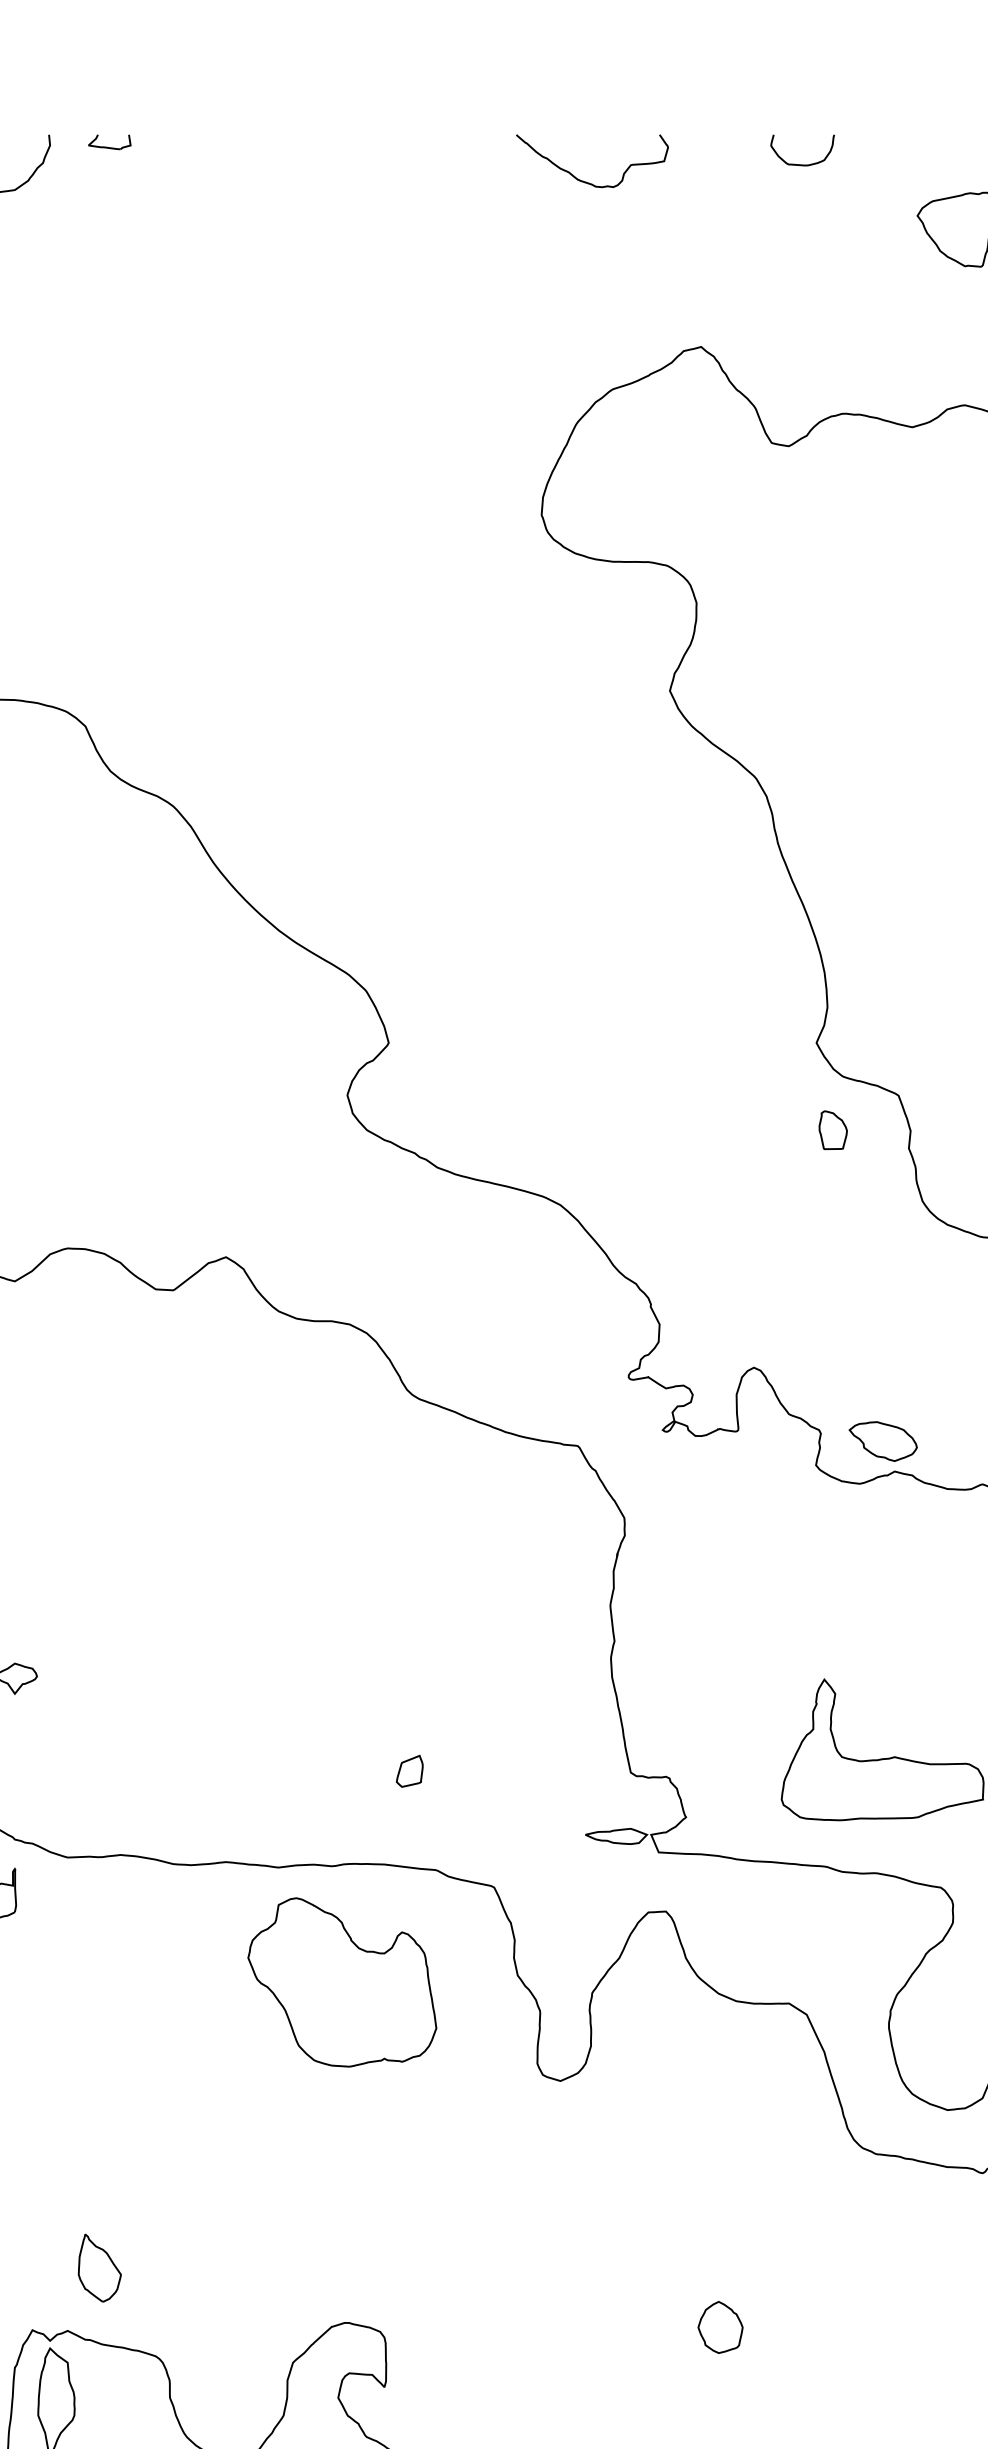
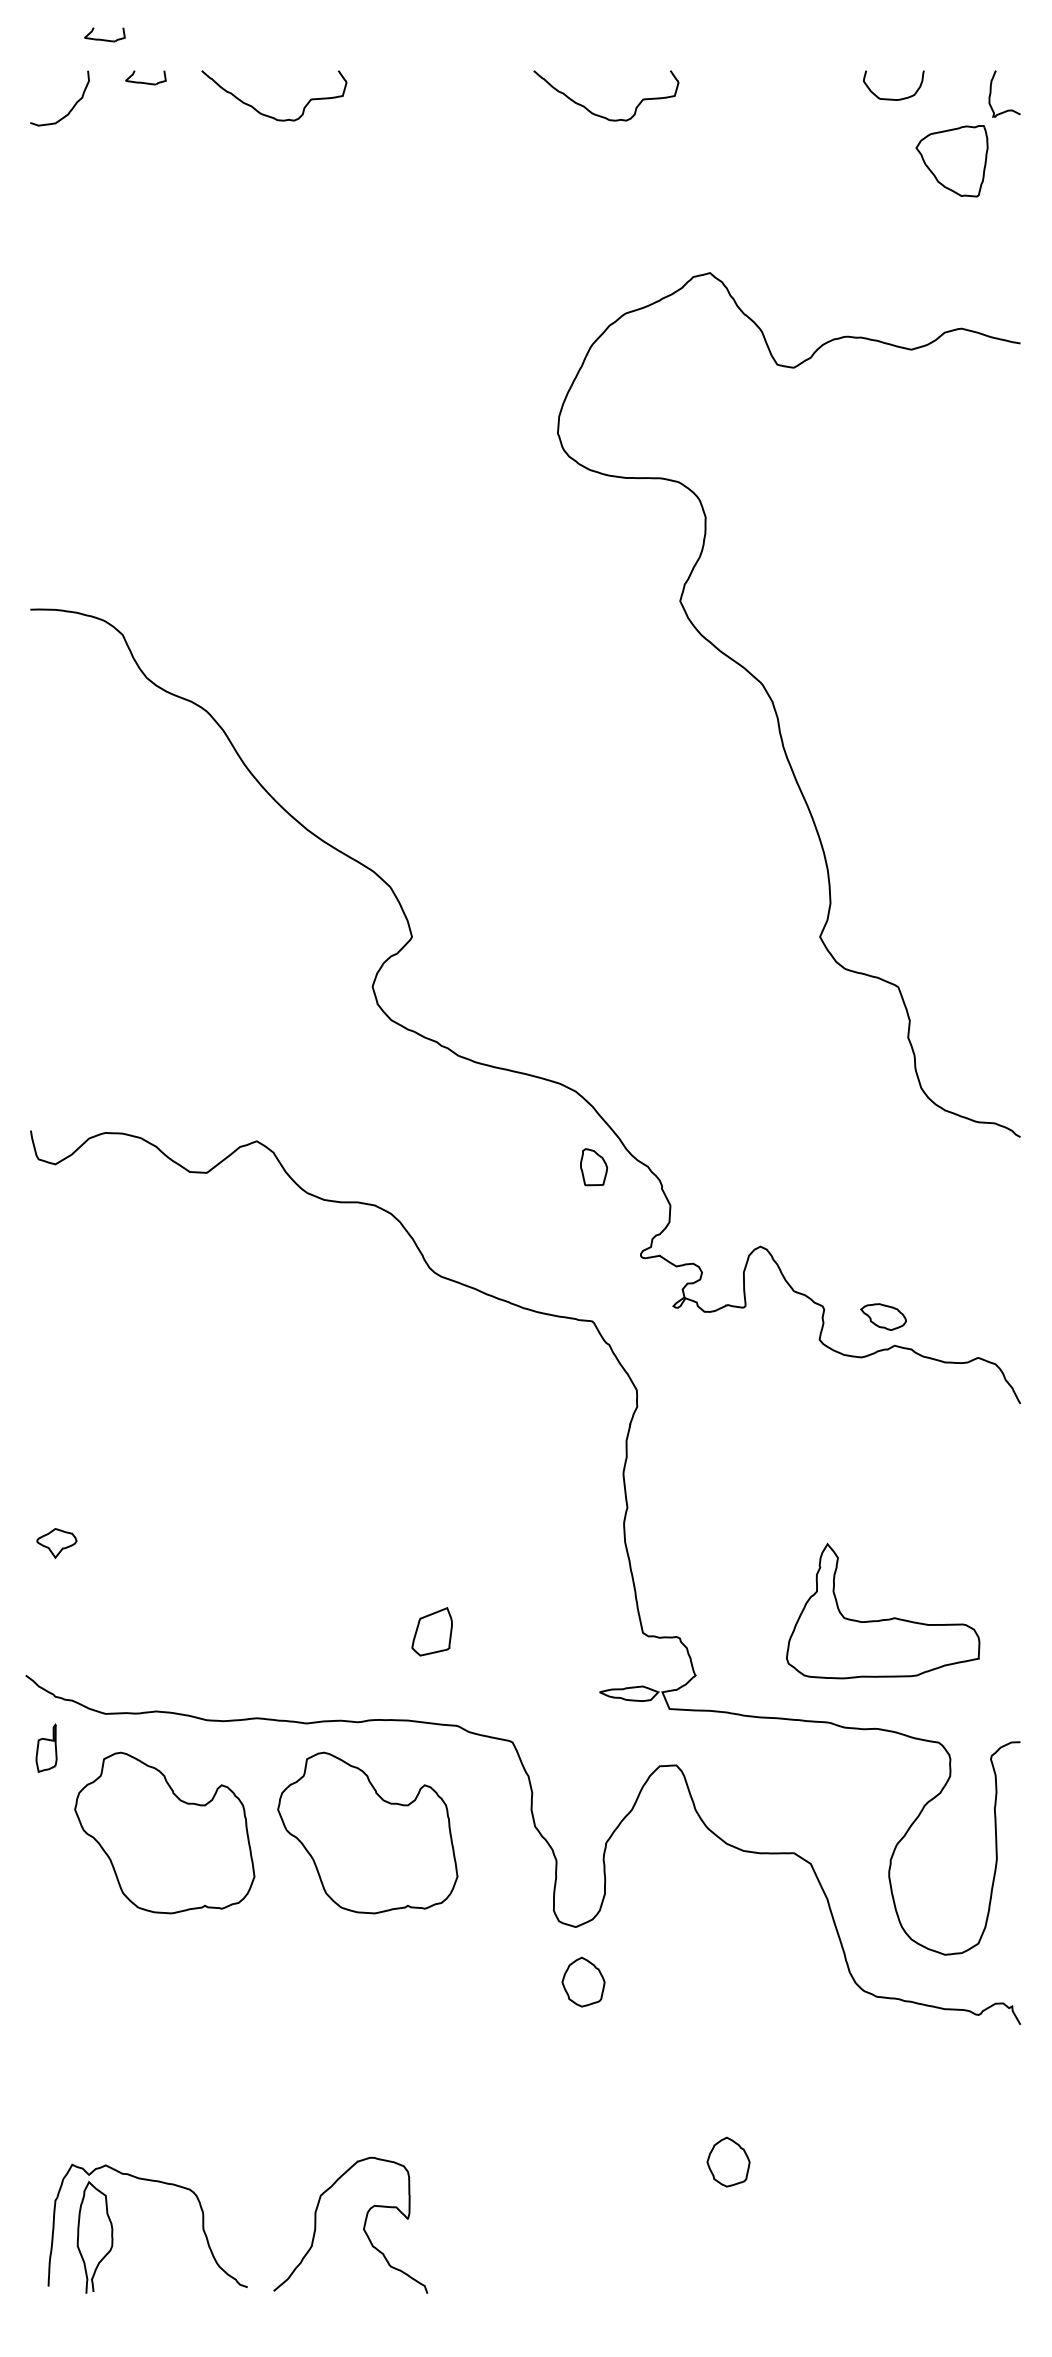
part: (66, 96) -> (104, 34), added
curve: (801, 163) -> (892, 98), moved
curve: (236, 180) -> (266, 114), added
part: (832, 1130) -> (593, 1167), moved
part: (883, 1440) -> (883, 1316), size x0.7
part: (409, 1771) -> (431, 1631), size x1.6
part: (129, 1981) -> (164, 1832), added
part: (568, 2138) -> (583, 1981), added
part: (99, 2268) -> (136, 2105), removed

